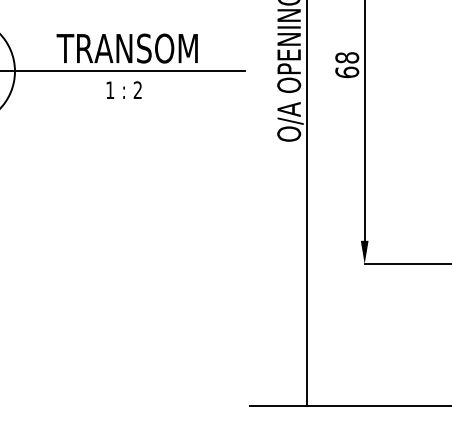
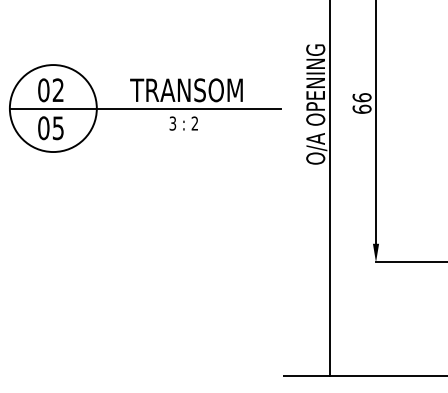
text: (346, 57) -> (361, 97), 68 -> 66
text: (109, 90) -> (172, 123), 1 -> 3

